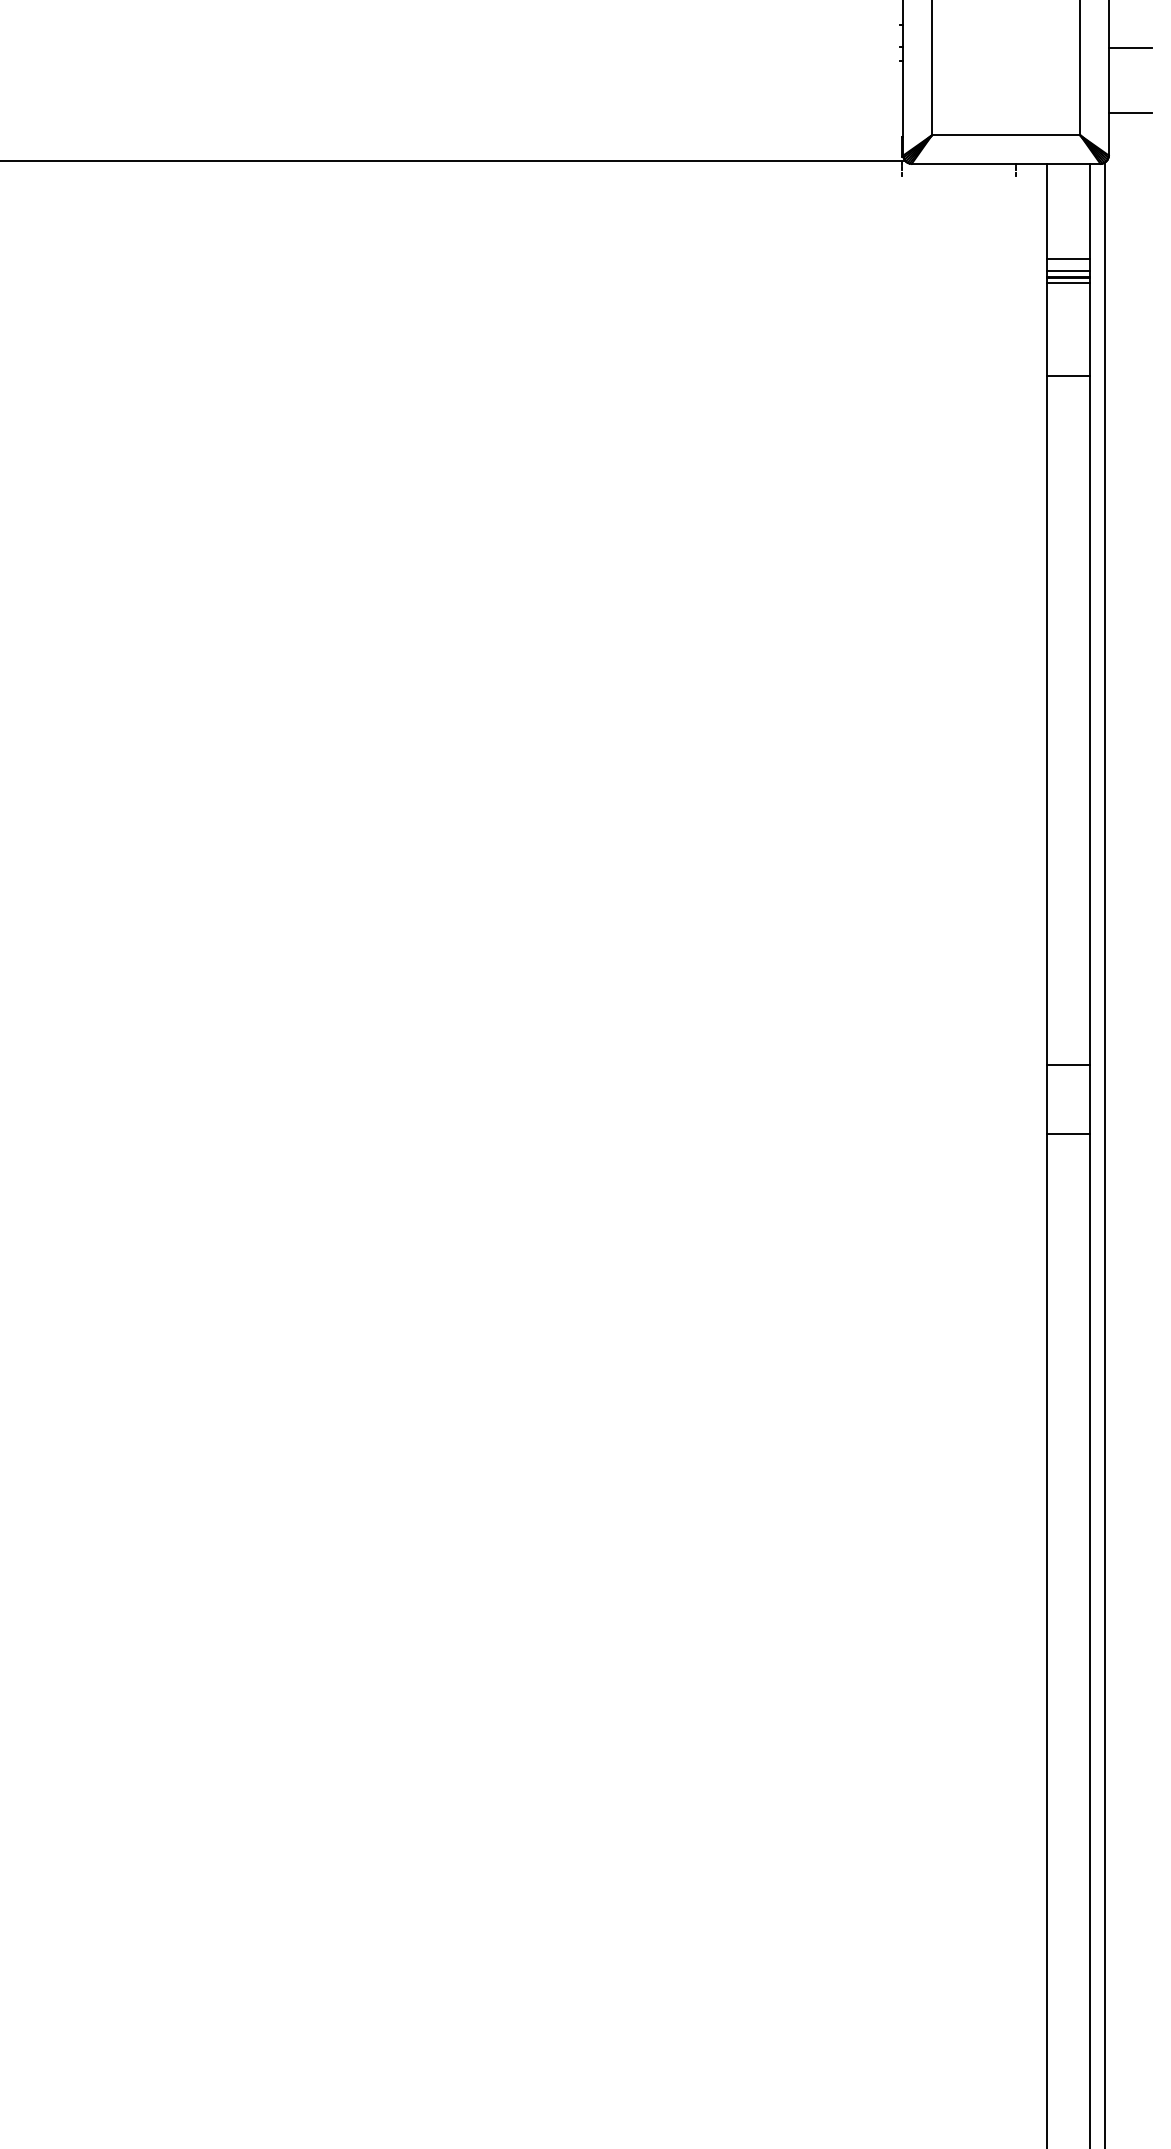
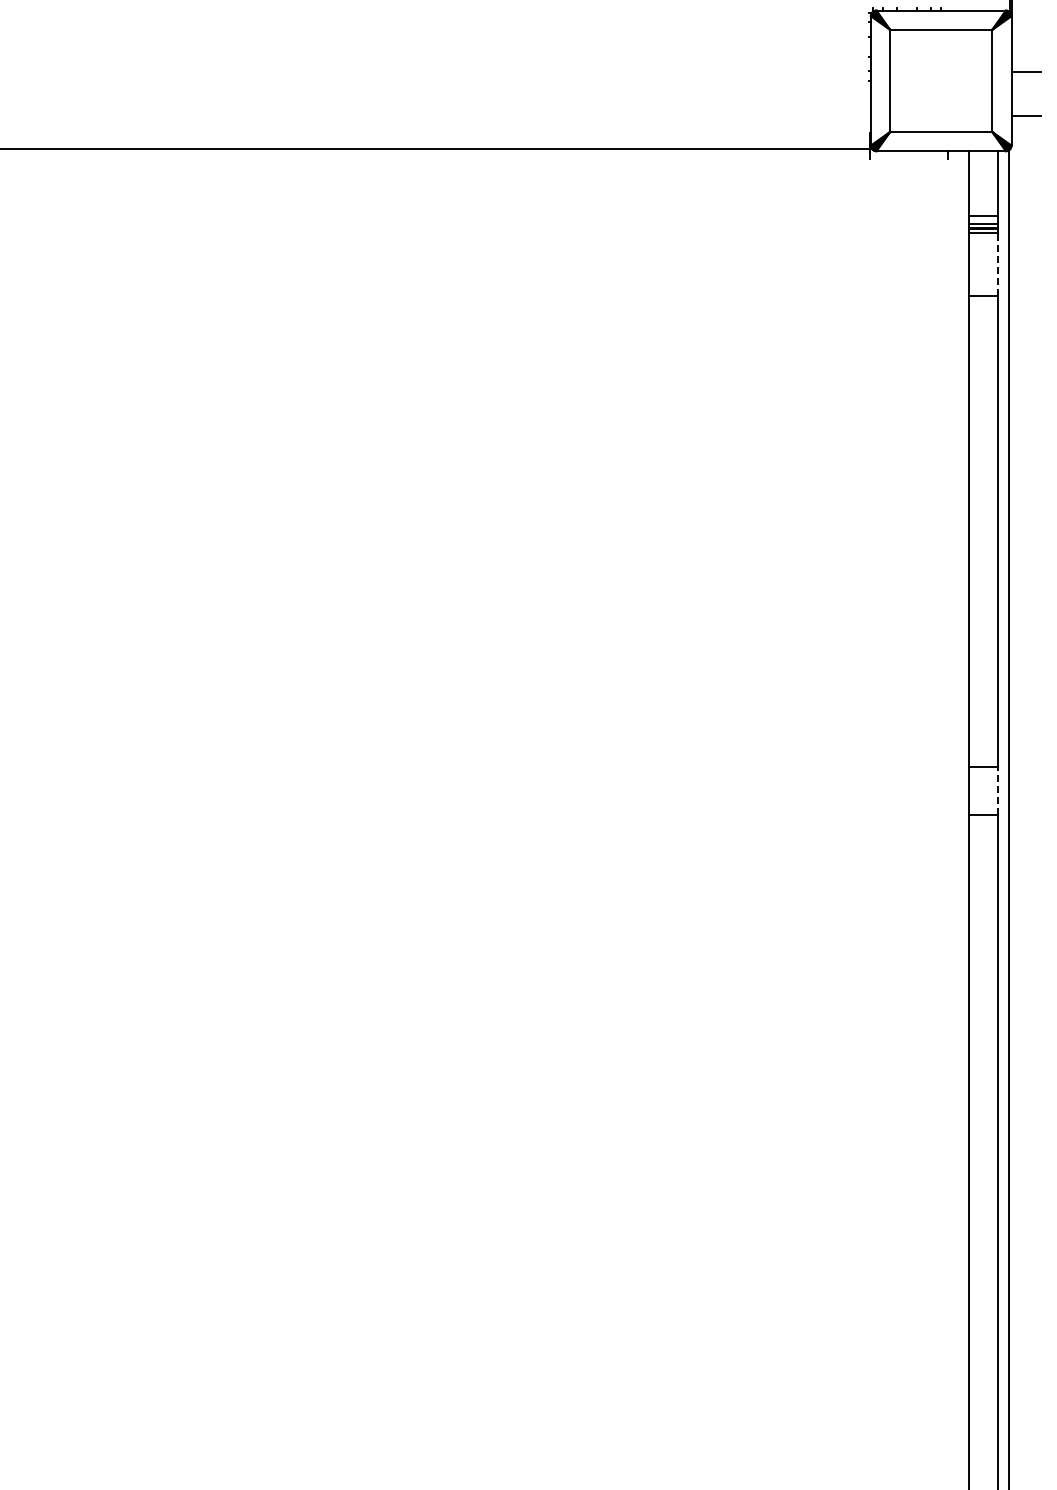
line: (1089, 329) -> (998, 264), solid -> dashed
line: (1089, 1098) -> (998, 790), solid -> dashed

